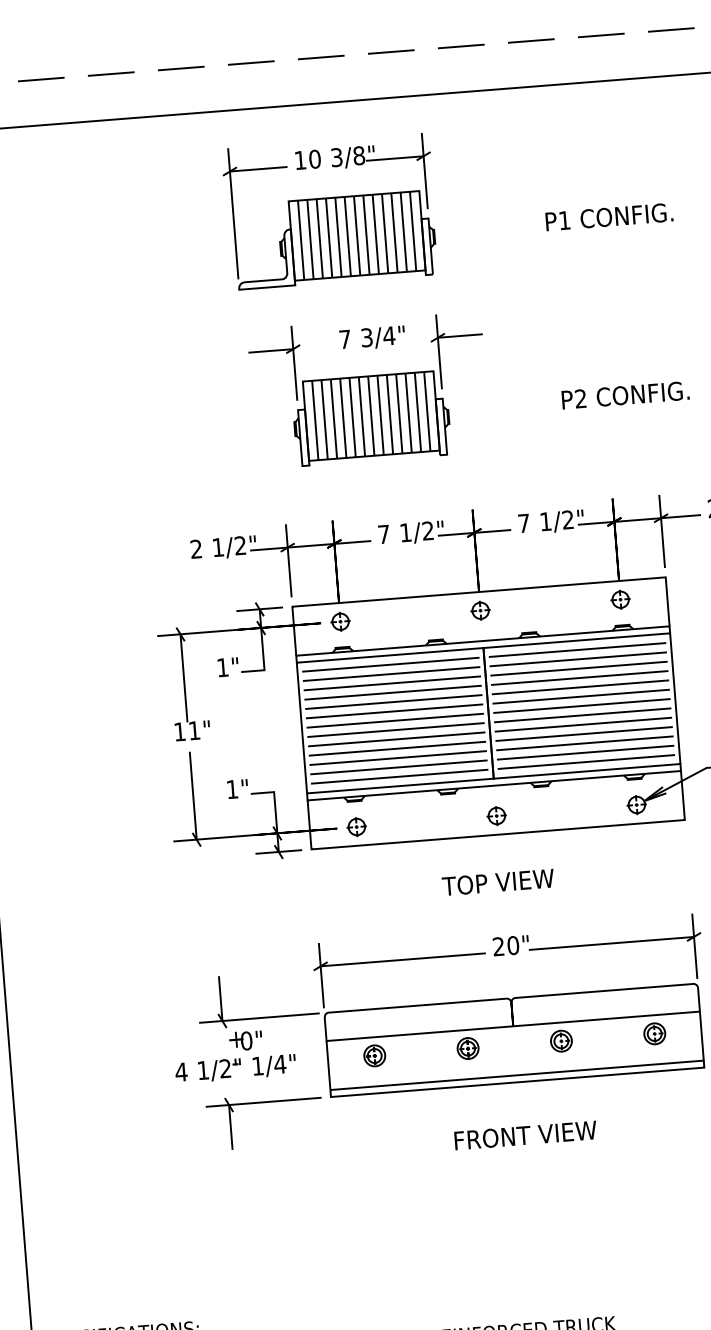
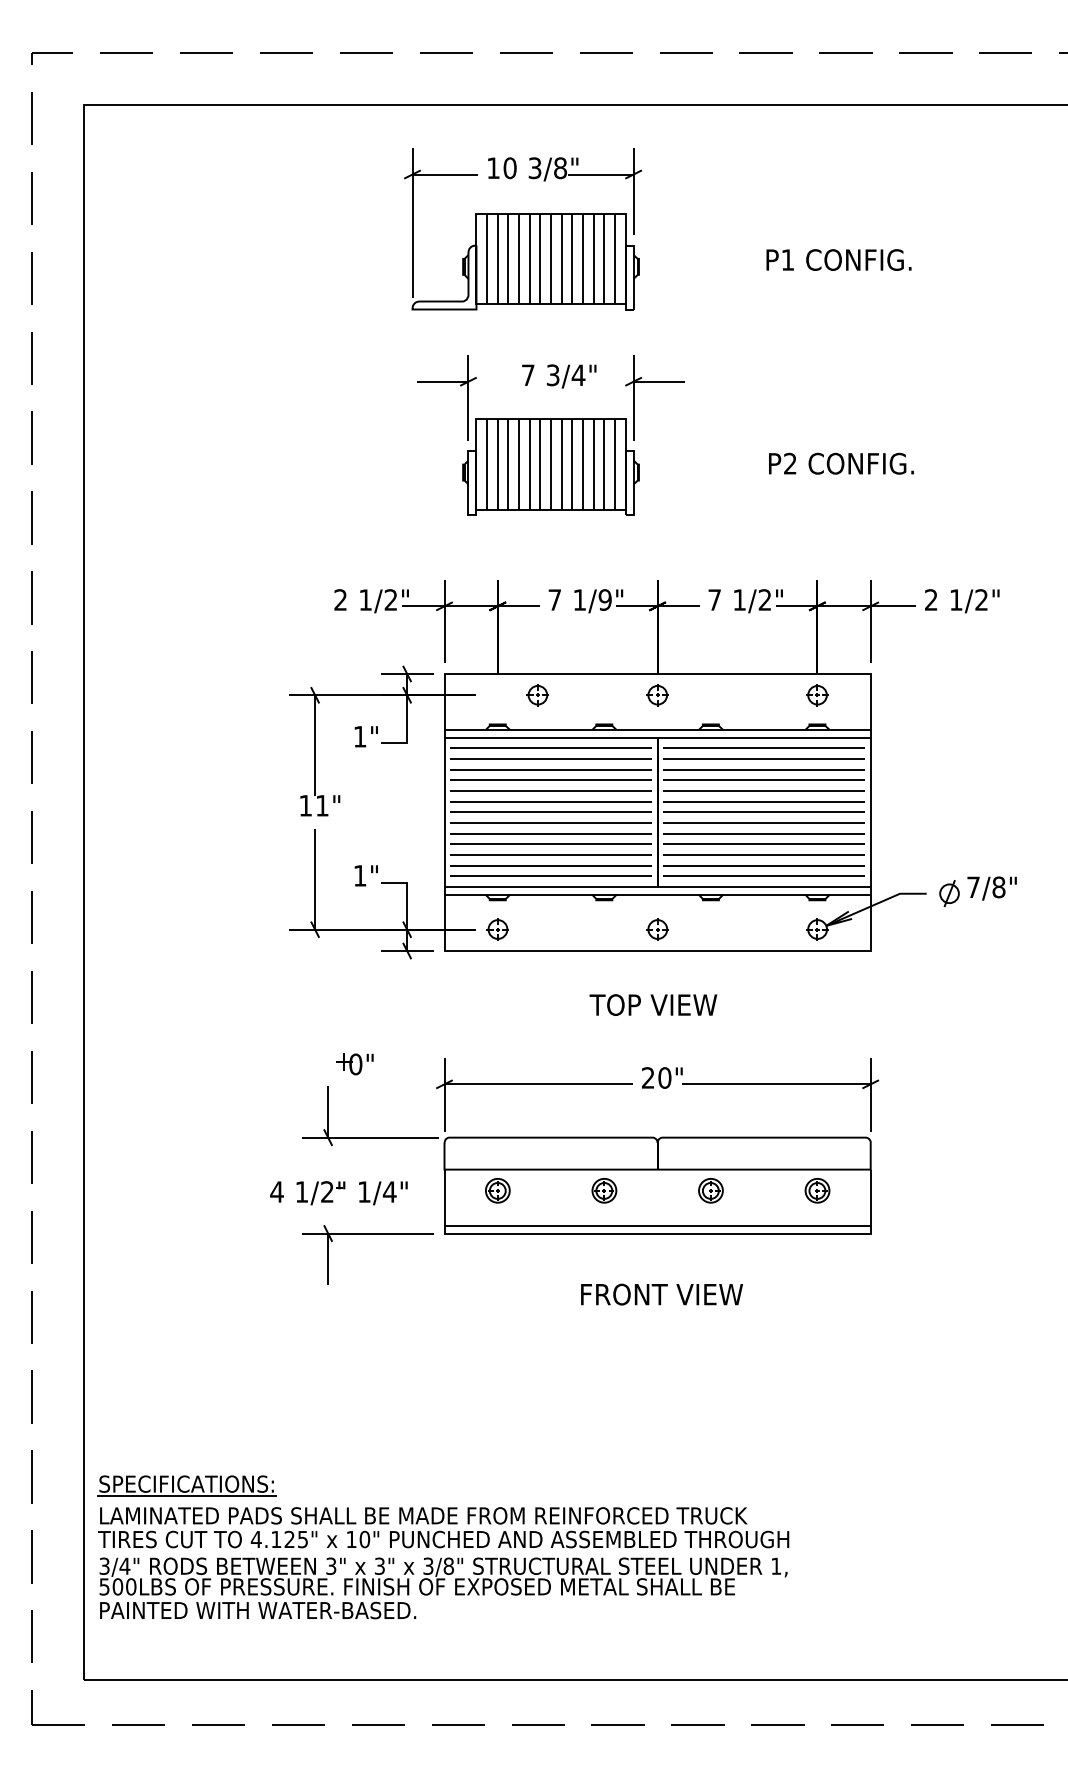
text: (427, 530) -> (604, 599), 1/2" -> 1/9"
part: (340, 622) -> (537, 695), moved
text: (245, 1041) -> (354, 1064), moved

